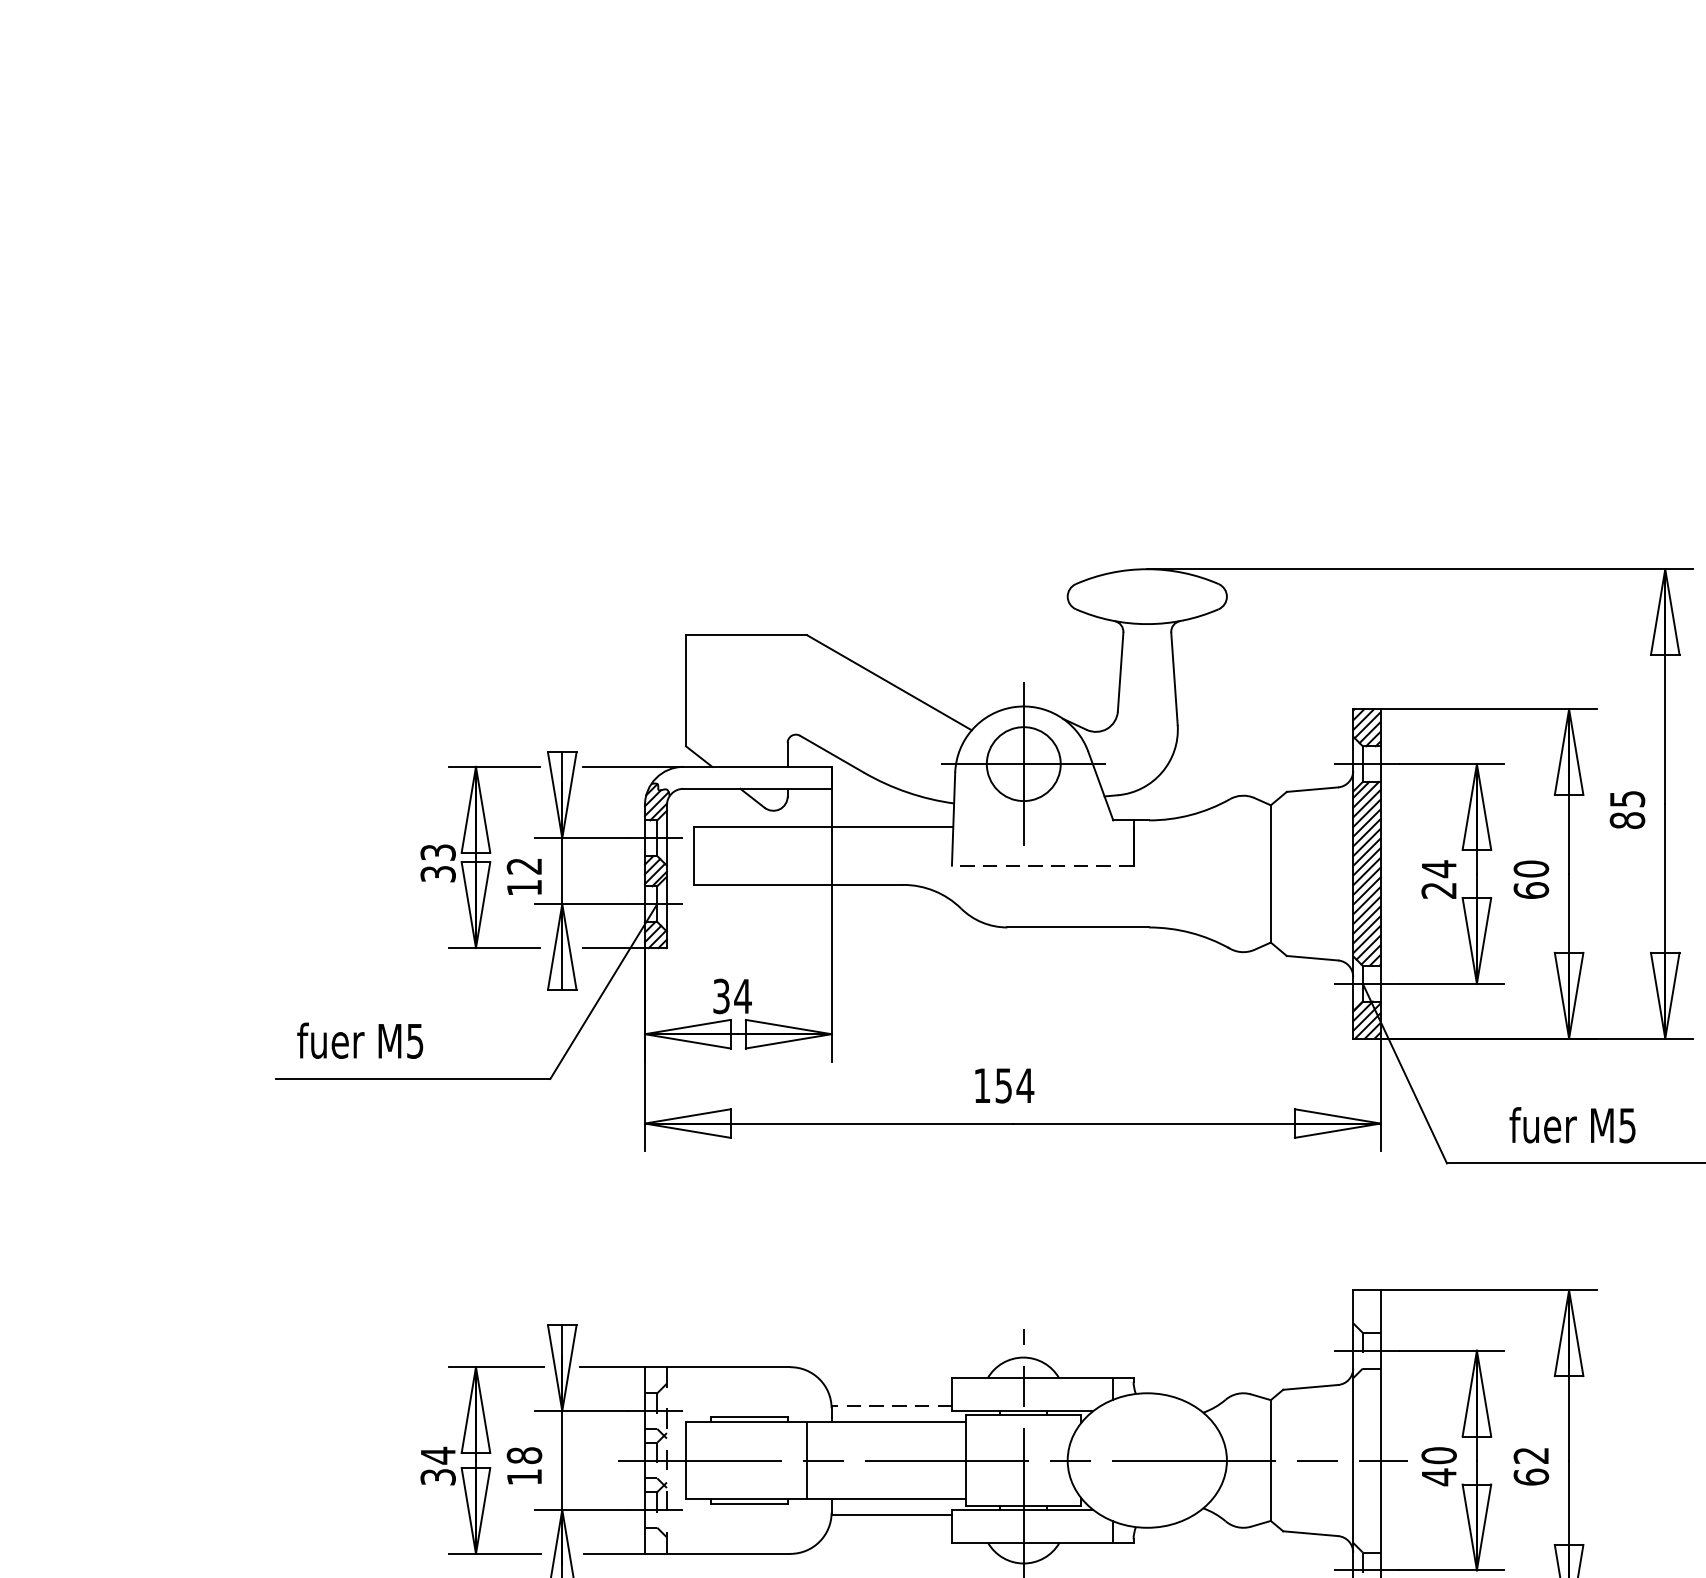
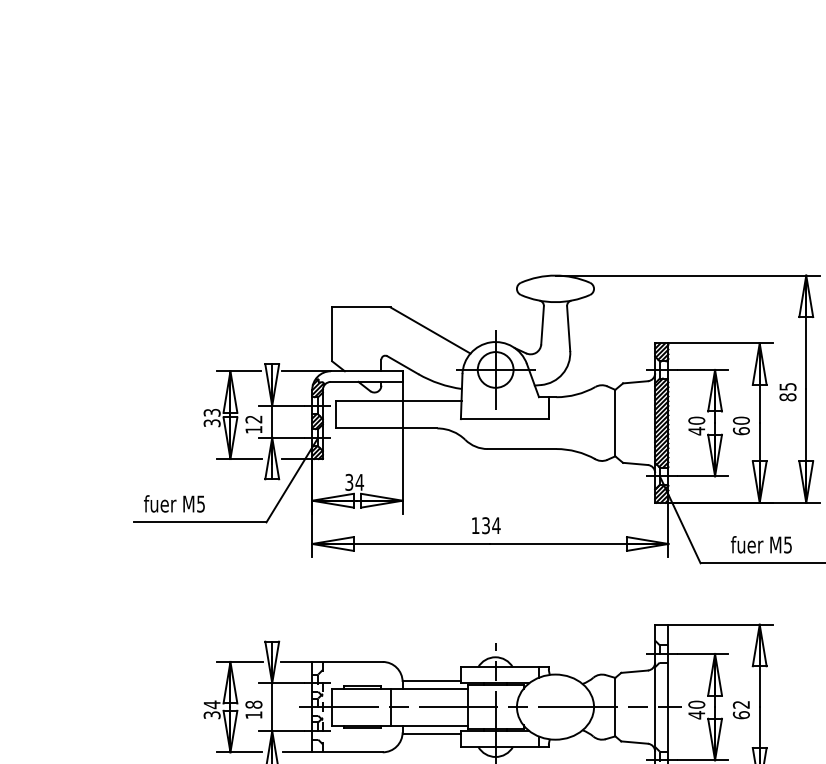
line: (1041, 866) -> (504, 419), dashed -> solid
text: (1438, 878) -> (696, 425), 24 -> 40
text: (1002, 1085) -> (485, 525), 154 -> 134
line: (891, 1405) -> (431, 680), dashed -> solid

